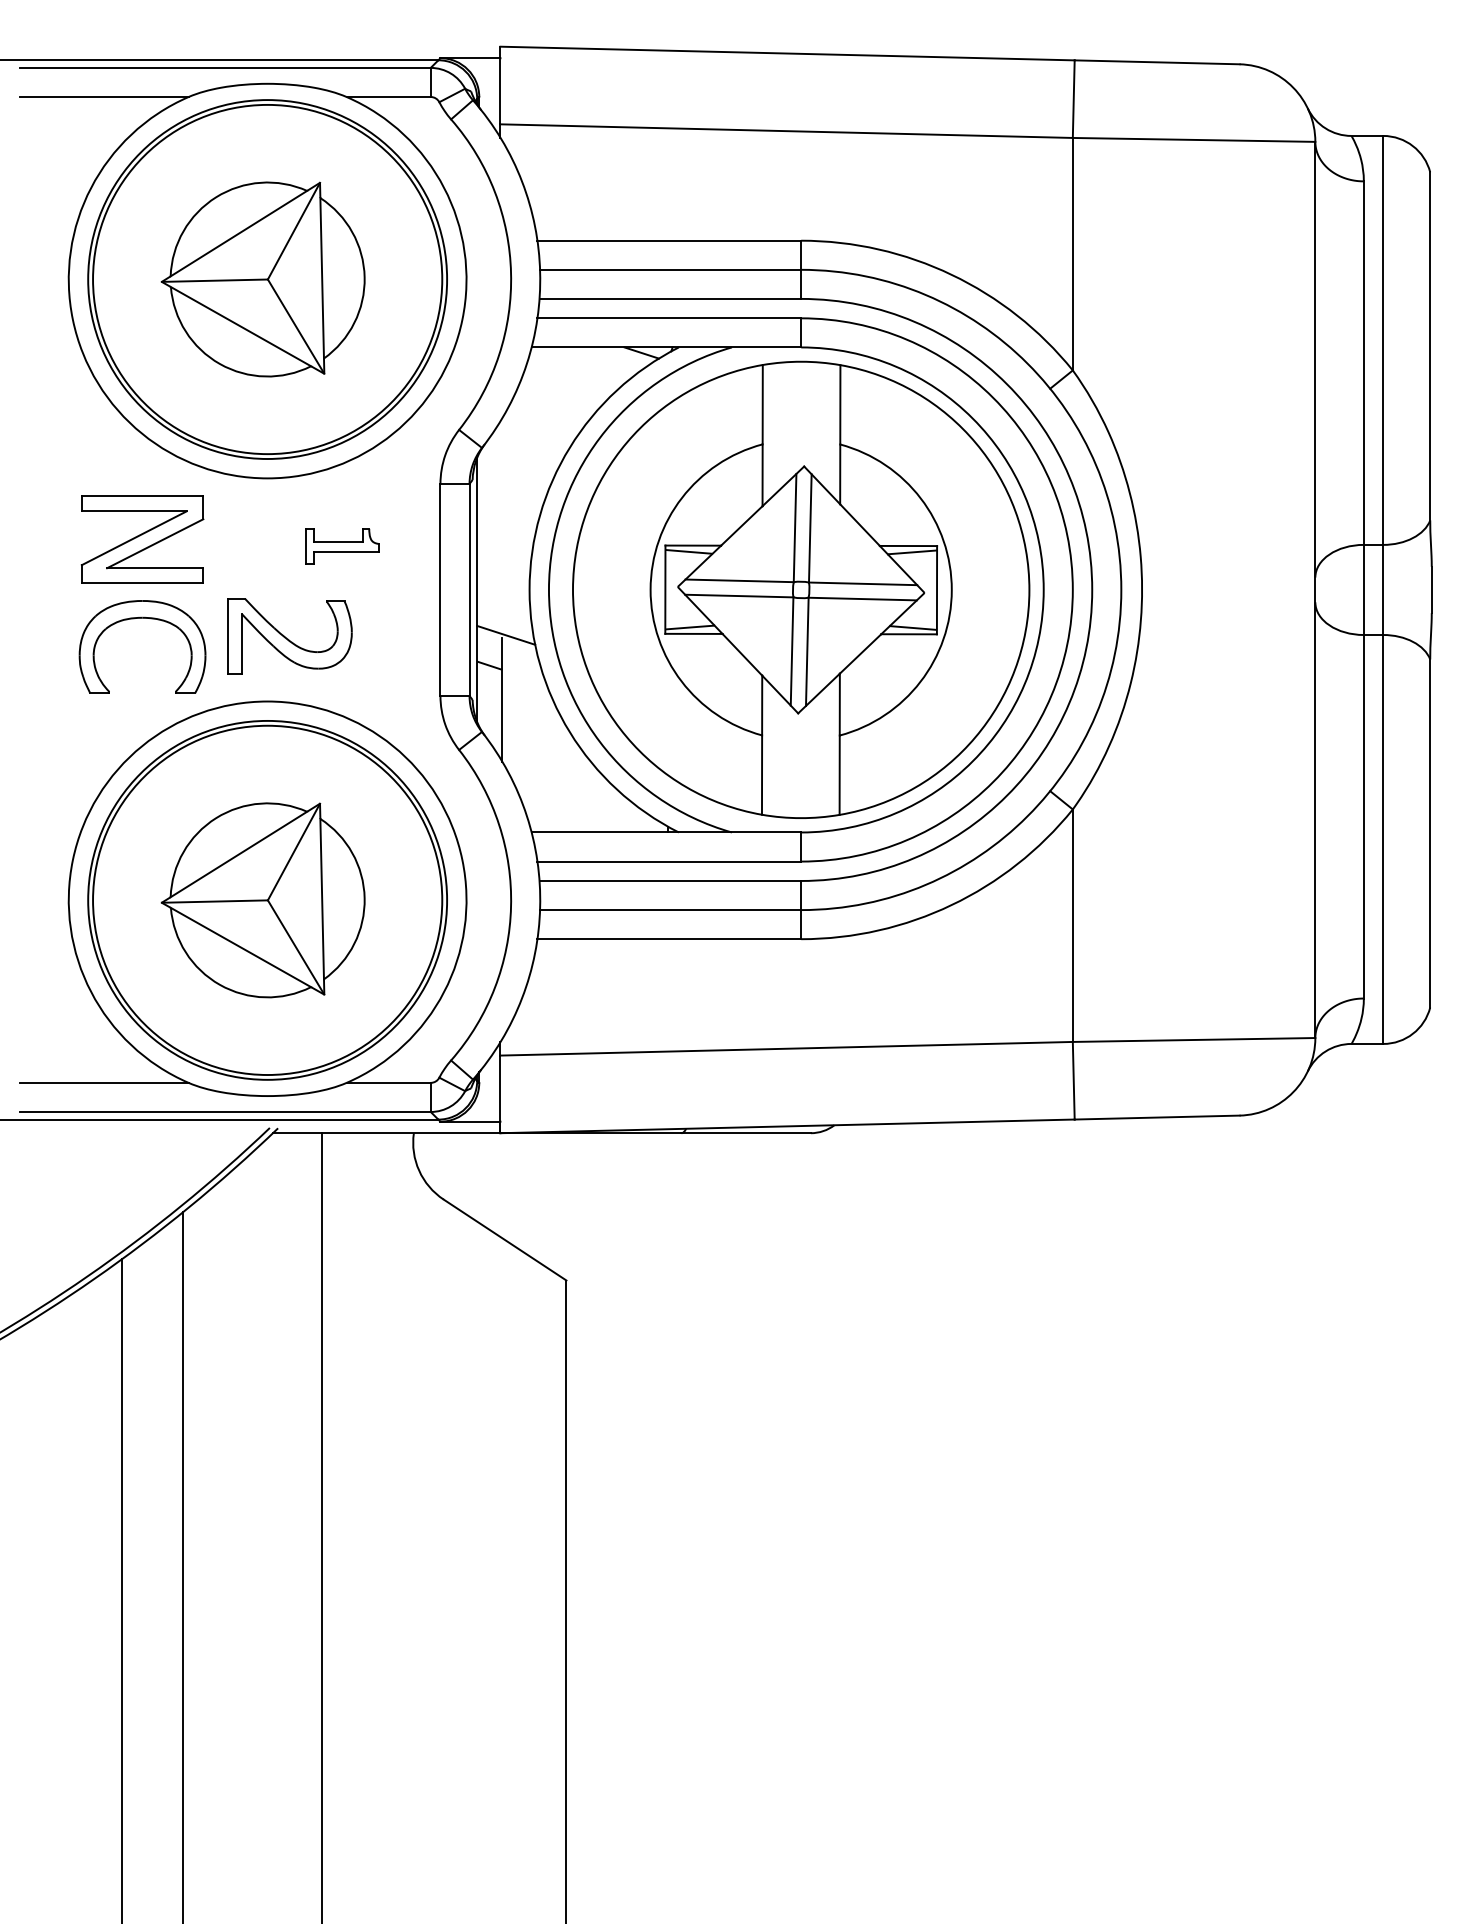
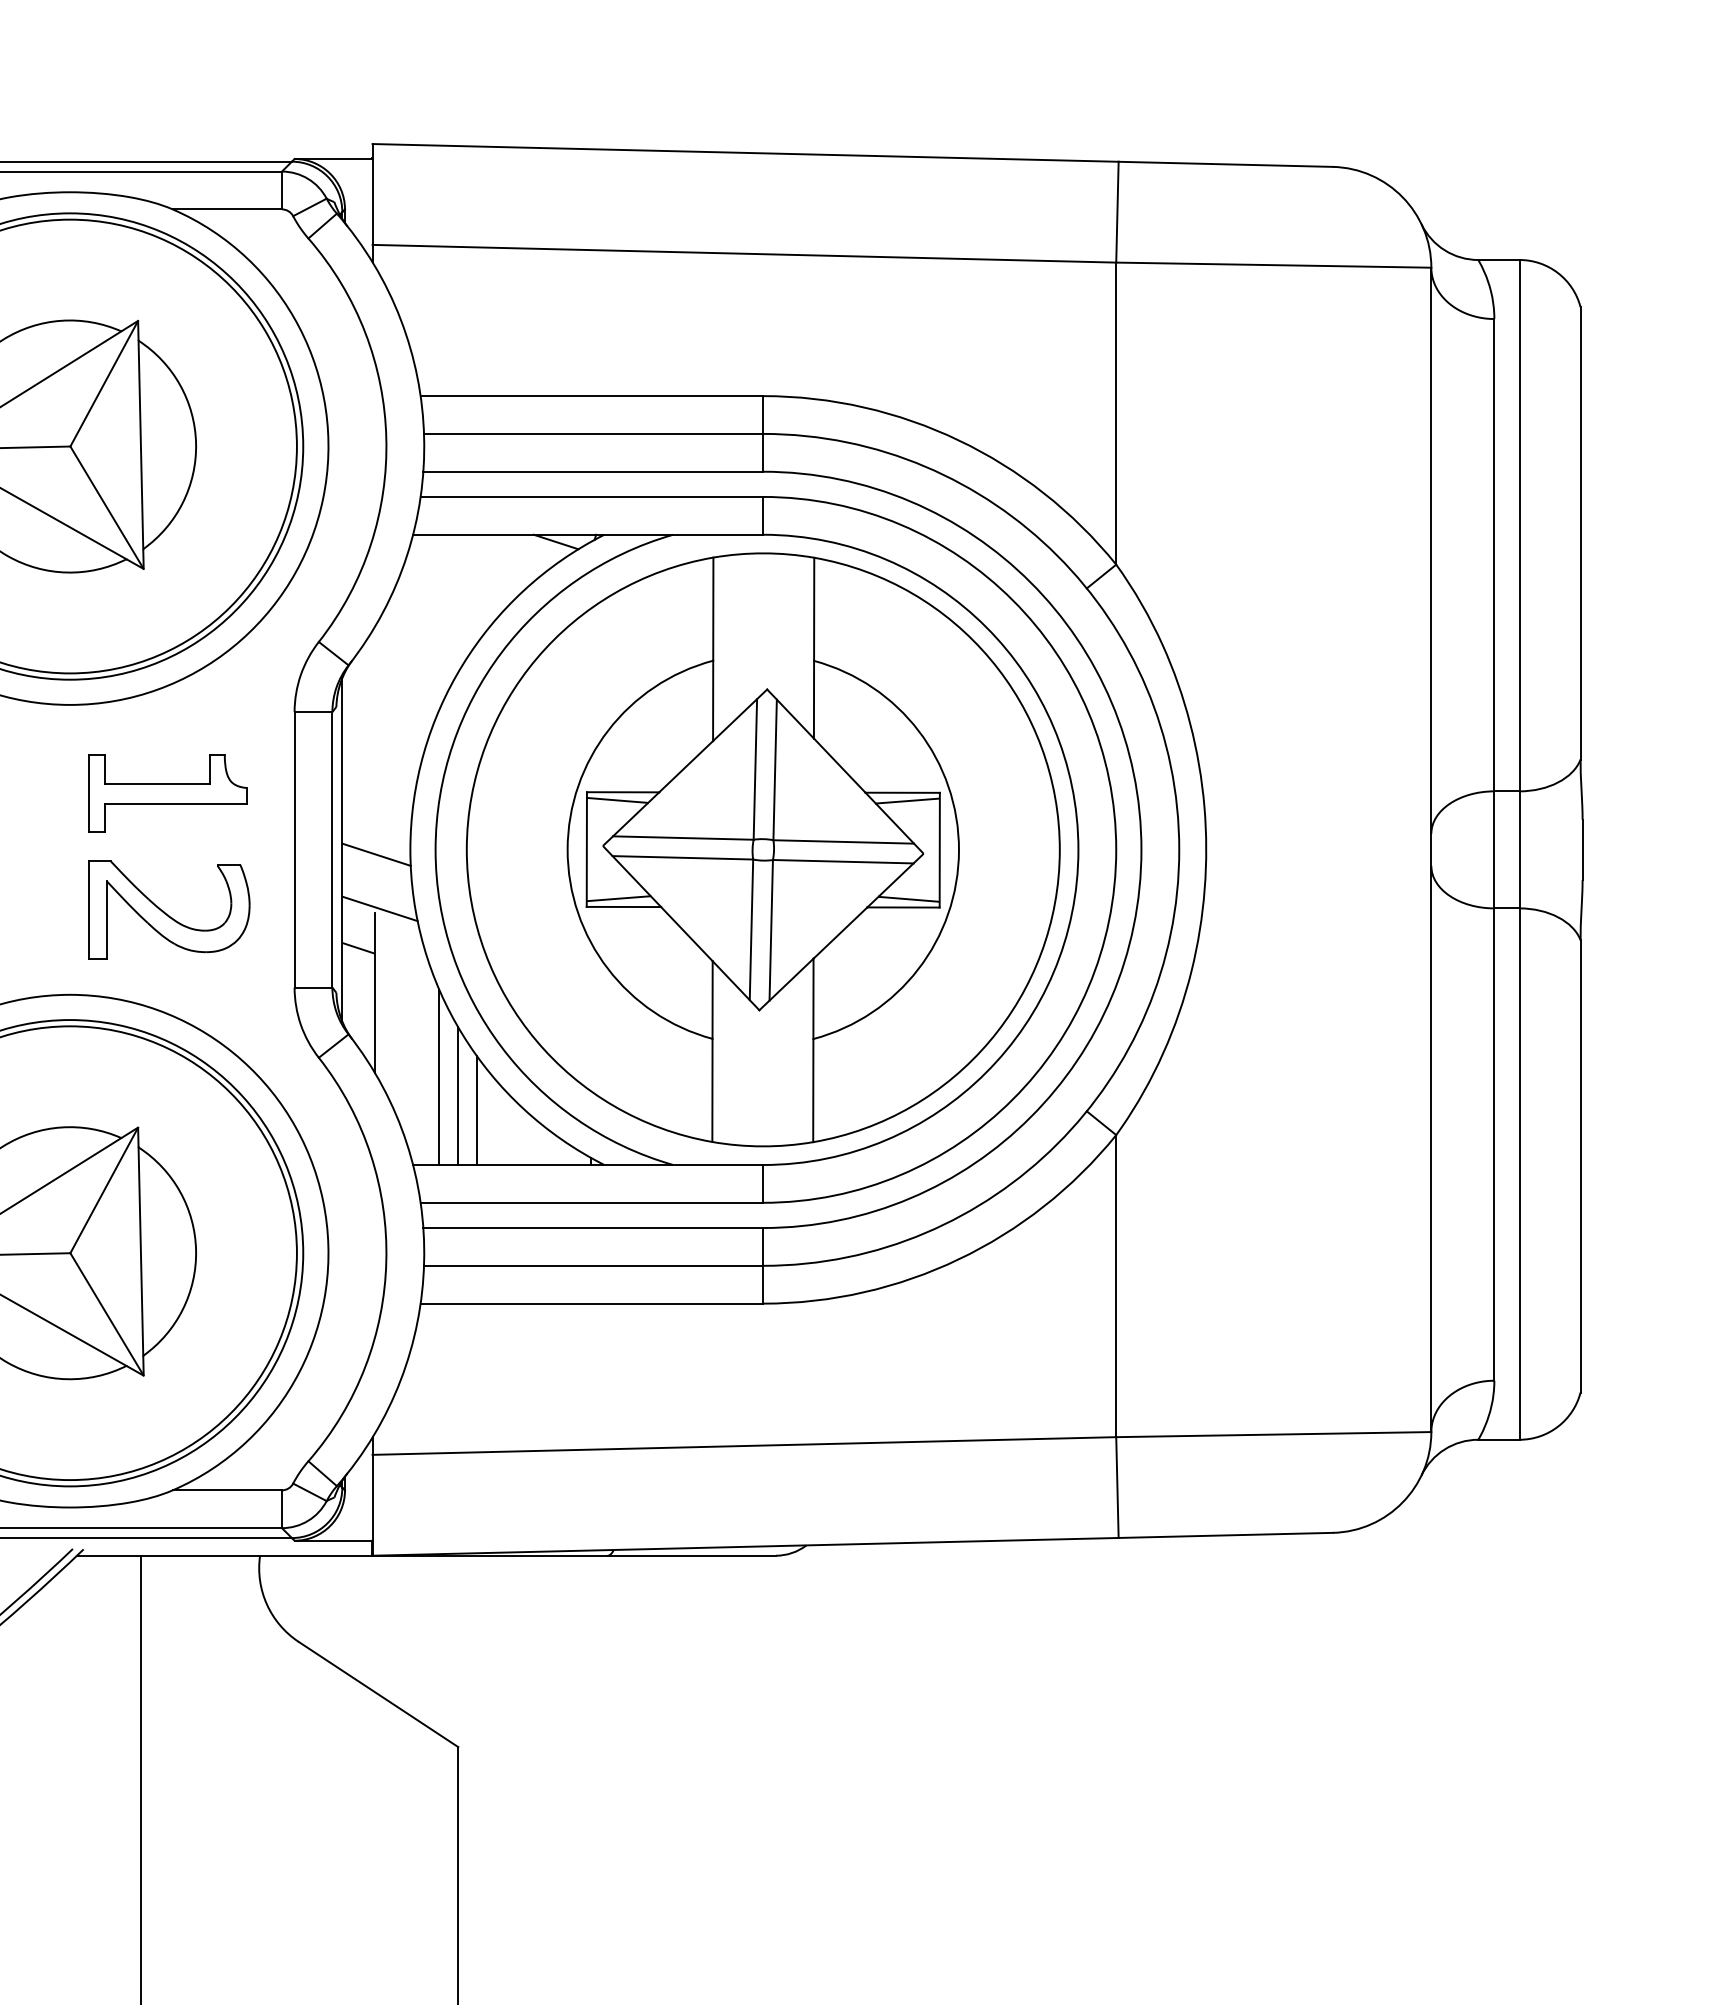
part: (342, 546) -> (167, 793), size x1.67
line: (503, 593) -> (376, 854), added
part: (289, 636) -> (168, 910), moved
line: (551, 764) -> (438, 1076), added
line: (566, 779) -> (458, 1096), added
line: (580, 790) -> (476, 1110), added

